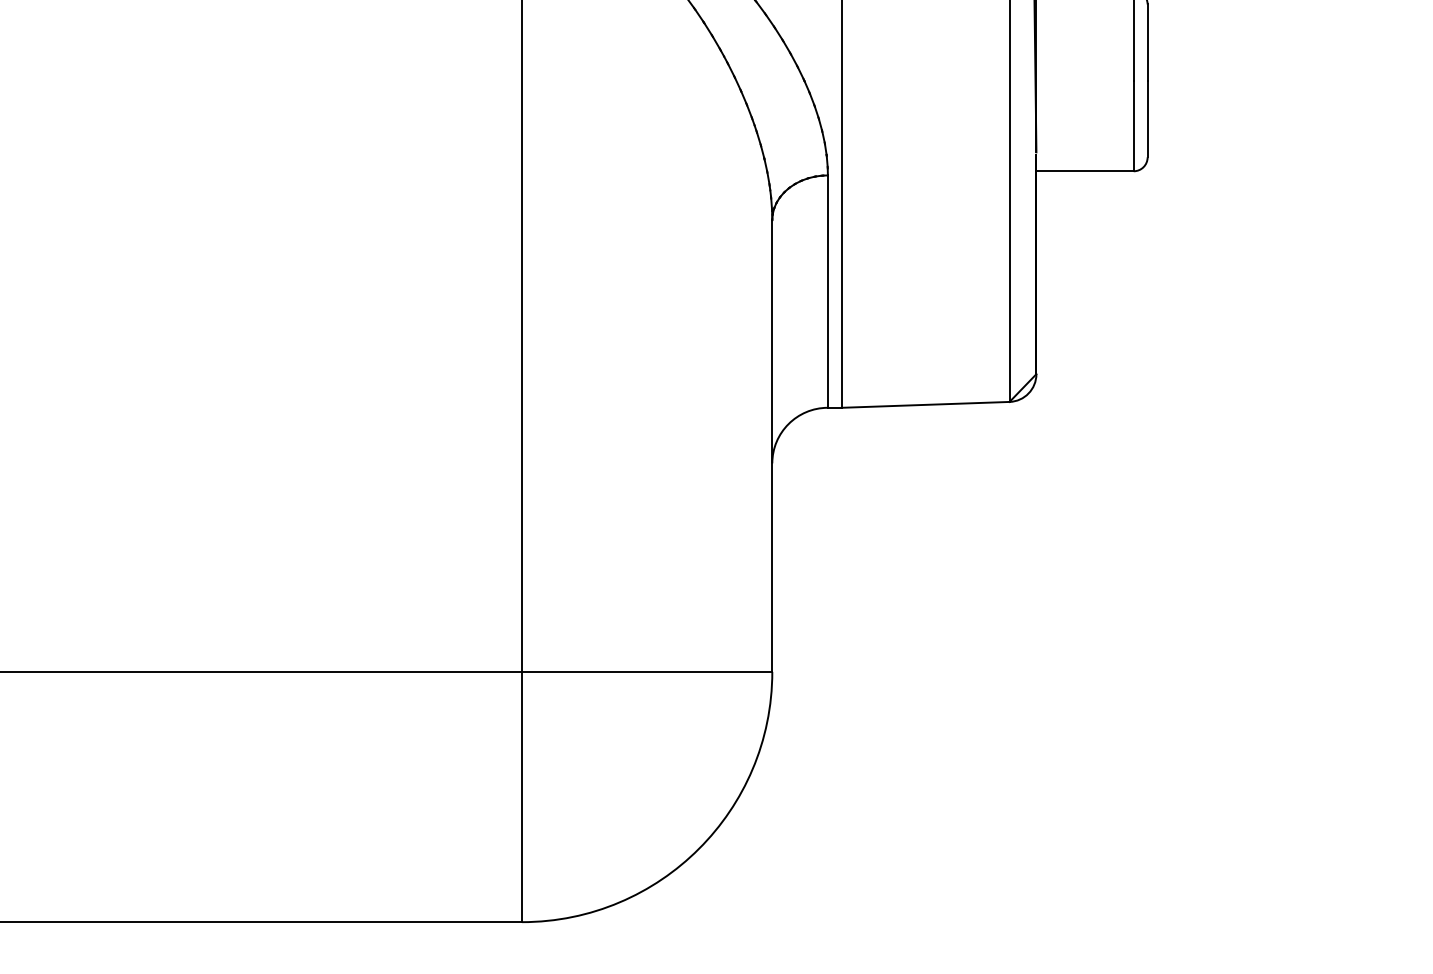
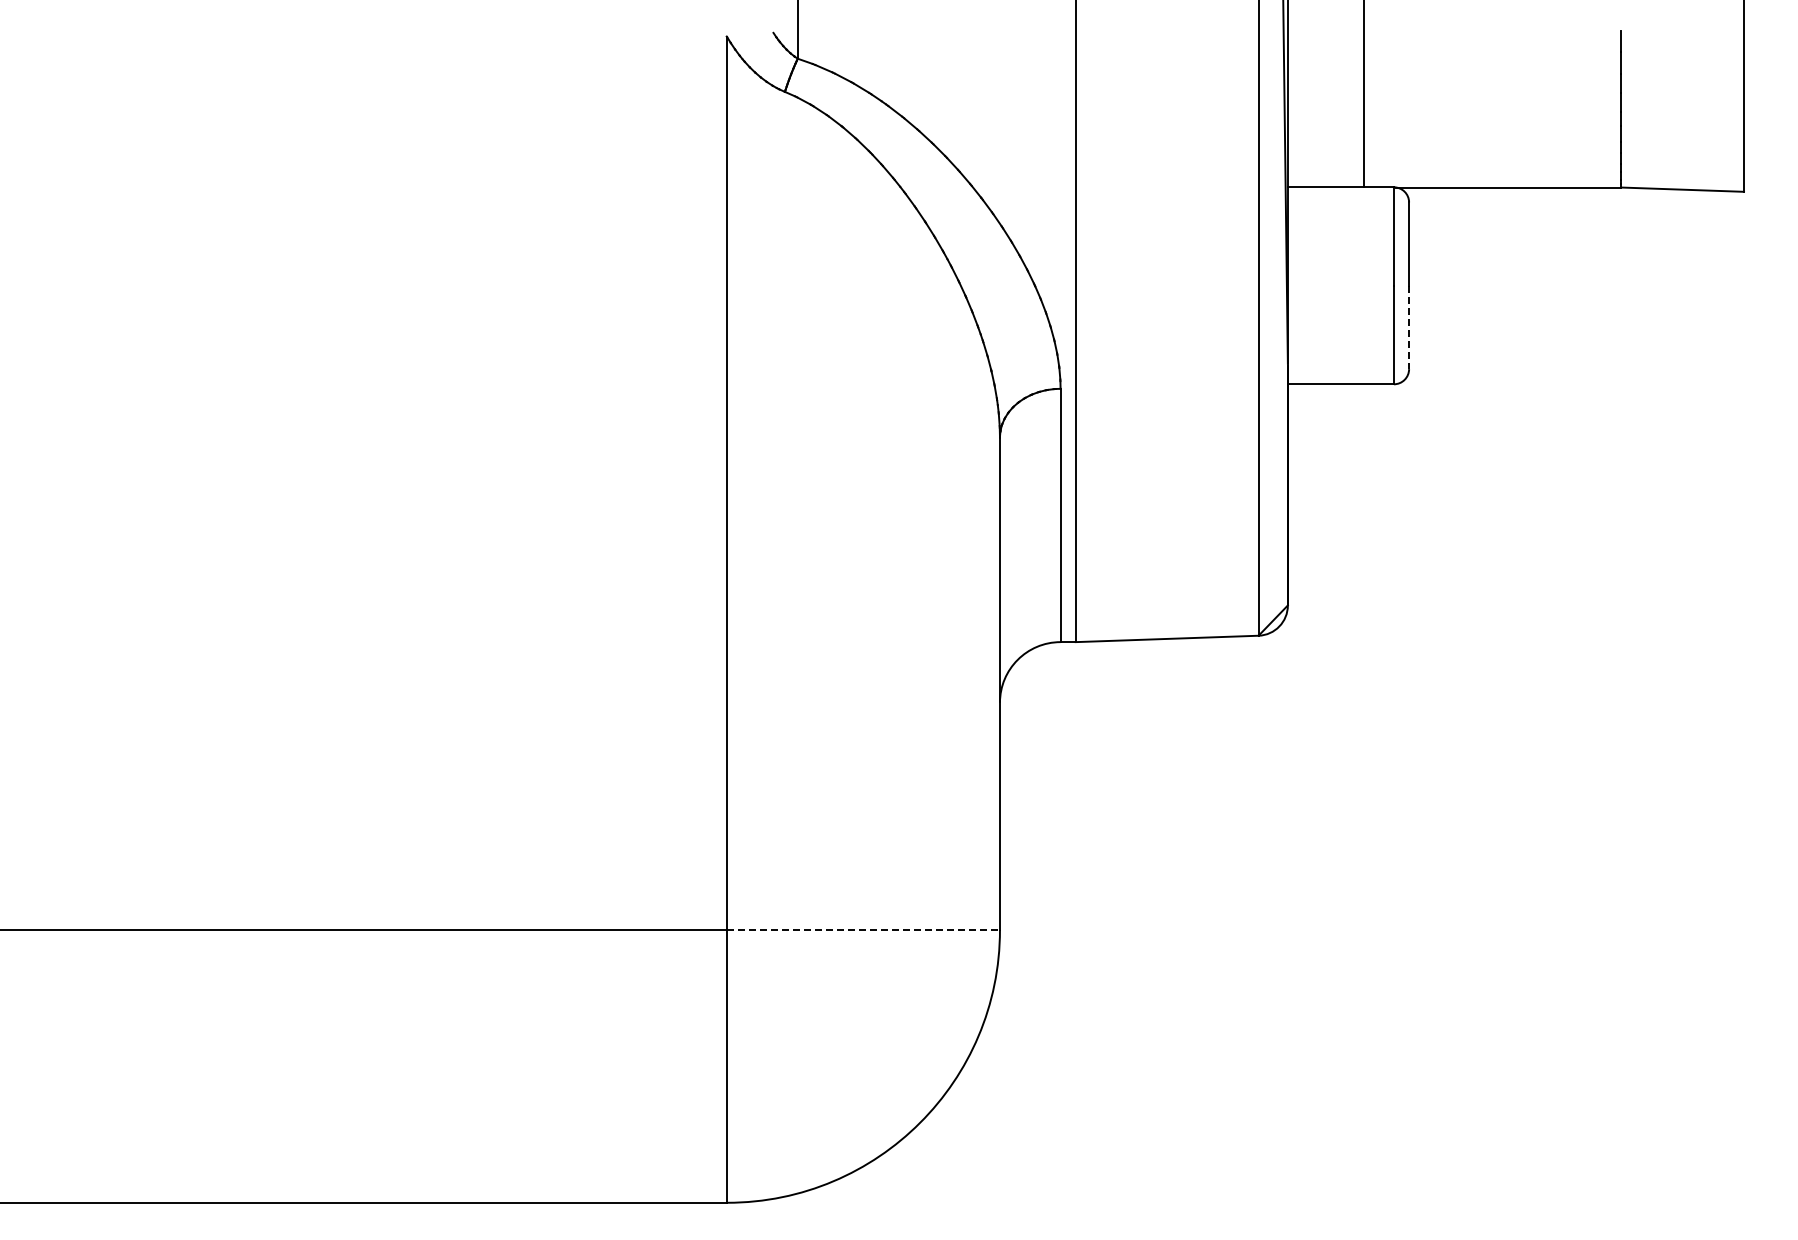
line: (1147, 119) -> (1409, 327), solid -> dashed
line: (648, 672) -> (864, 930), solid -> dashed

